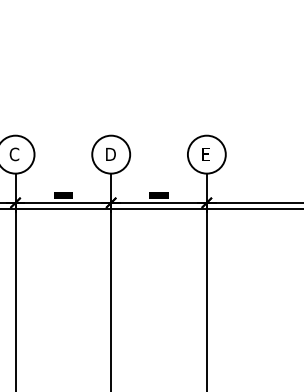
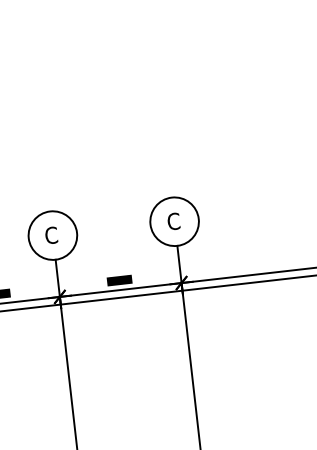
text: (110, 154) -> (51, 235), D -> C
text: (205, 154) -> (172, 221), E -> C

